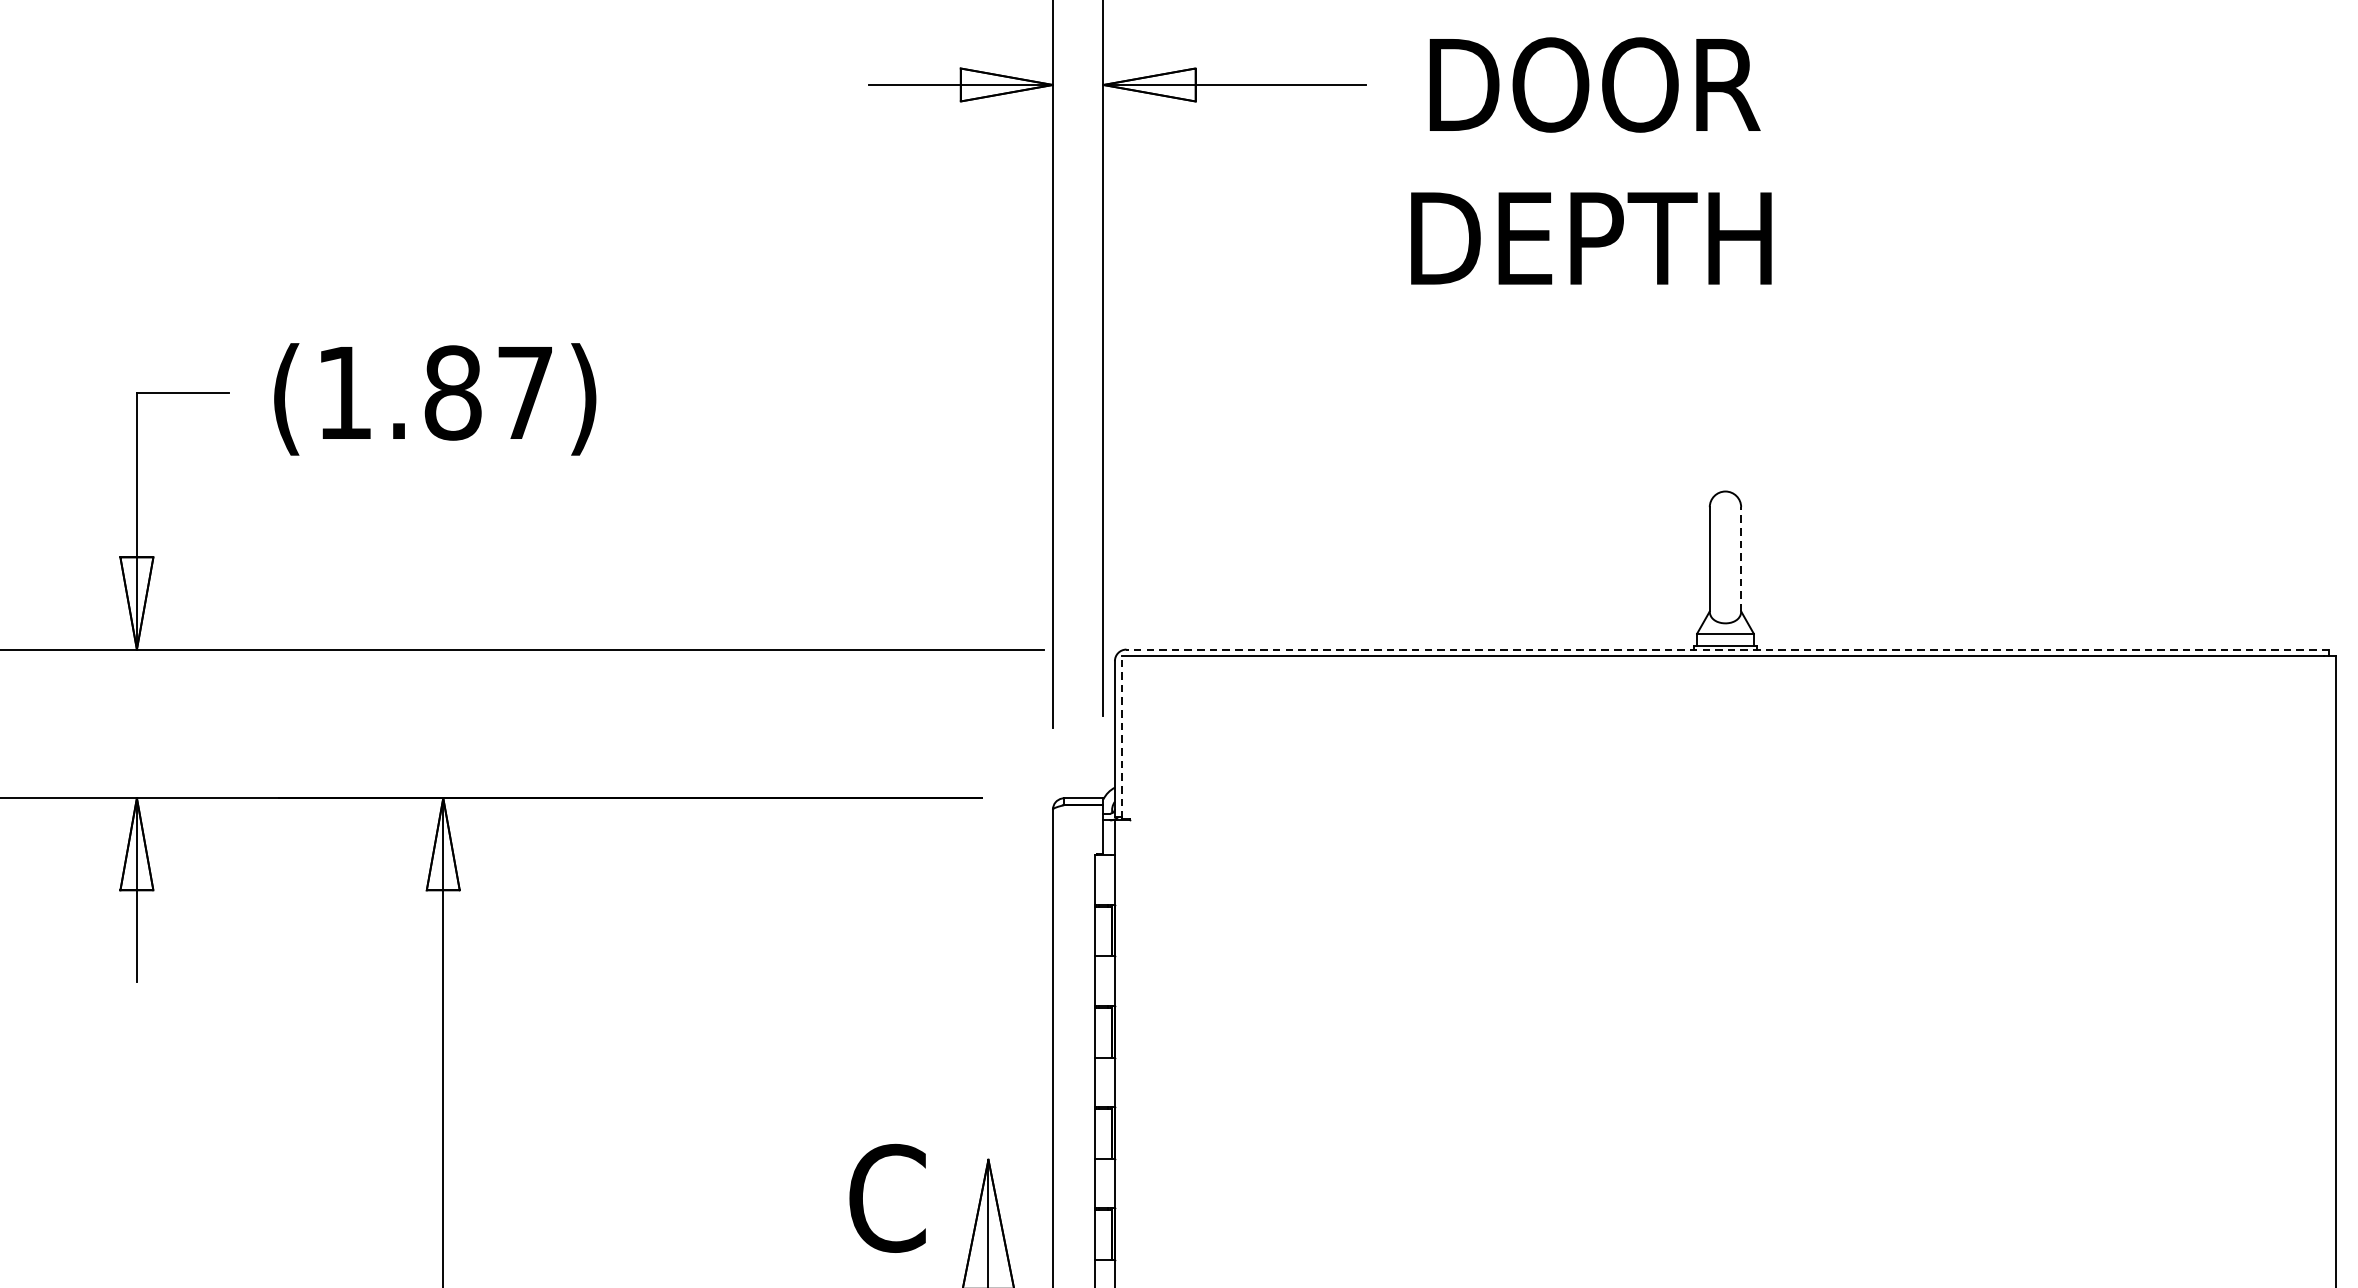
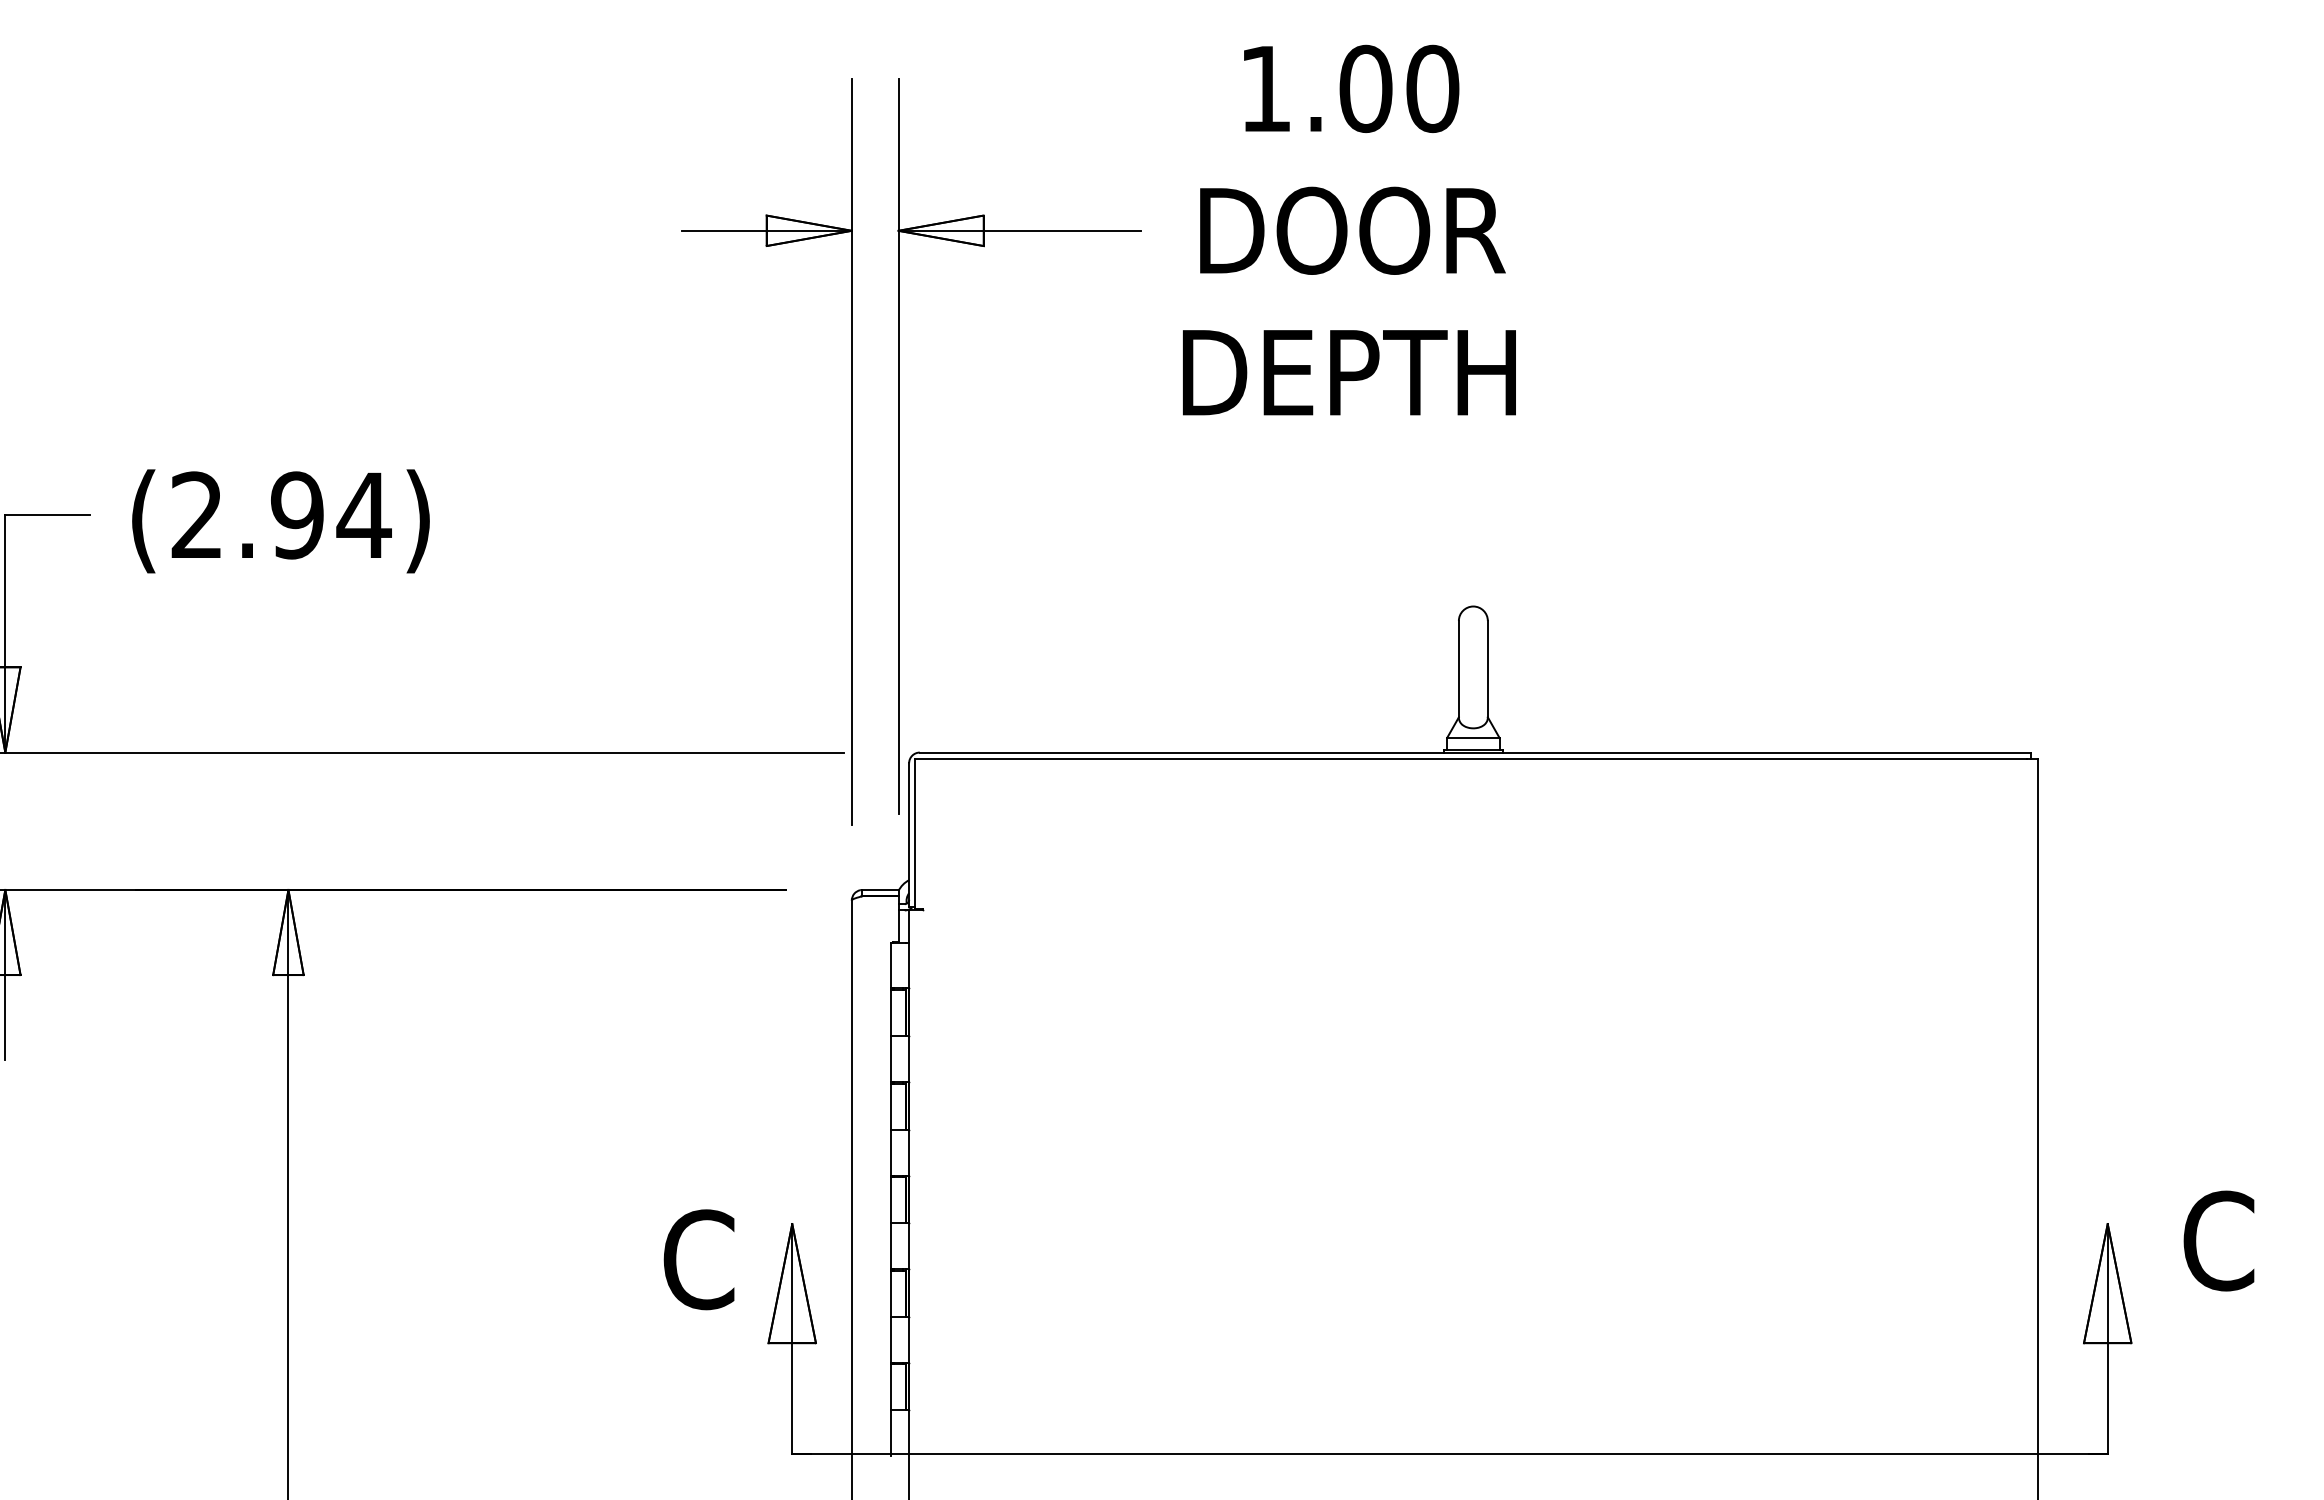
text: (435, 393) -> (281, 515), (1.87) -> (2.94)
line: (1740, 558) -> (1487, 668), dashed -> solid
line: (1727, 649) -> (1475, 752), dashed -> solid
line: (1121, 737) -> (915, 833), dashed -> solid

